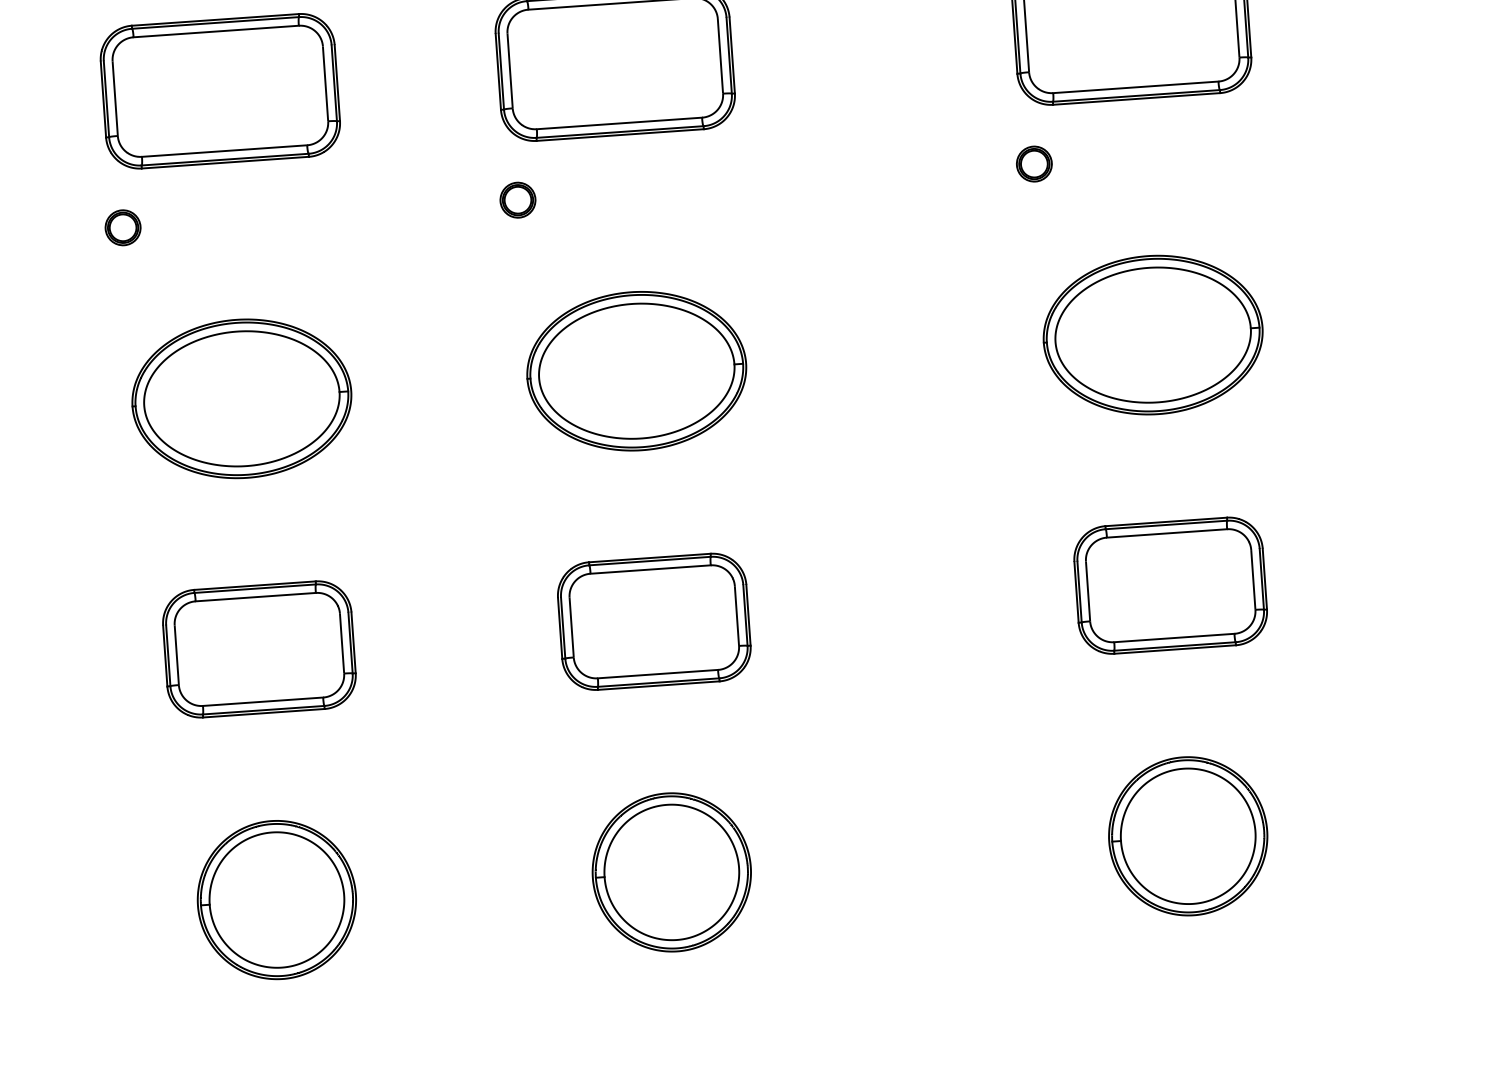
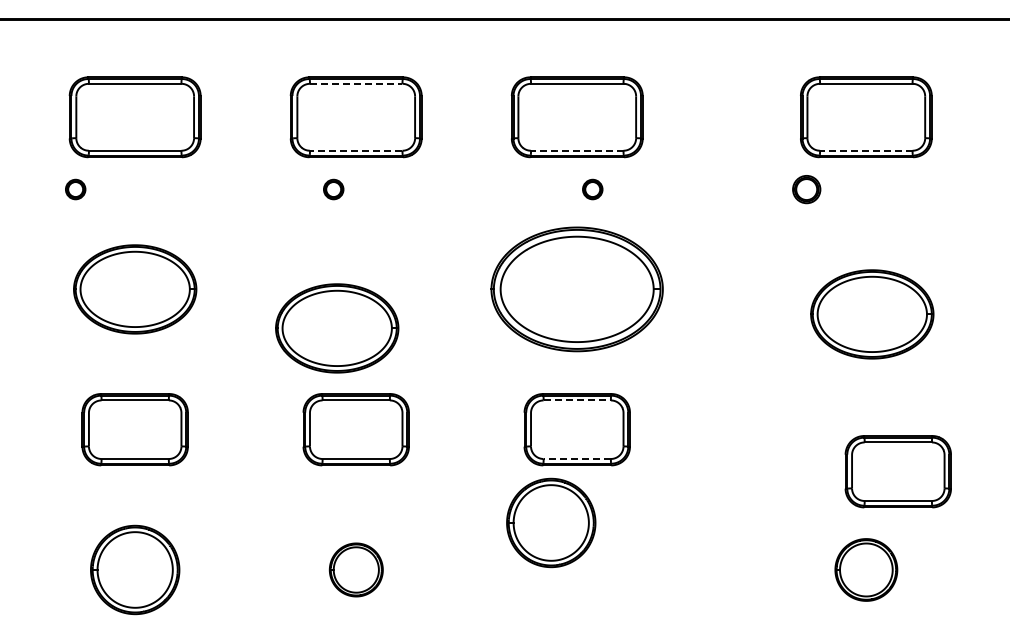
line: (216, 30) -> (356, 83), solid -> dashed
line: (1134, 87) -> (865, 150), solid -> dashed
line: (618, 123) -> (576, 150), solid -> dashed
line: (223, 150) -> (355, 150), solid -> dashed
part: (1033, 164) -> (806, 189), size x1.4
part: (517, 200) -> (592, 189), moved
part: (122, 227) -> (333, 189), moved
part: (1153, 335) -> (872, 314), moved
part: (637, 371) -> (577, 289), size x1.4
part: (242, 398) -> (337, 328), moved
line: (651, 569) -> (577, 400), solid -> dashed
part: (1169, 585) -> (897, 471), moved
line: (658, 673) -> (577, 458), solid -> dashed
part: (1188, 835) -> (866, 569), size x0.7
part: (672, 871) -> (551, 522), moved
part: (277, 899) -> (356, 569), size x0.6

